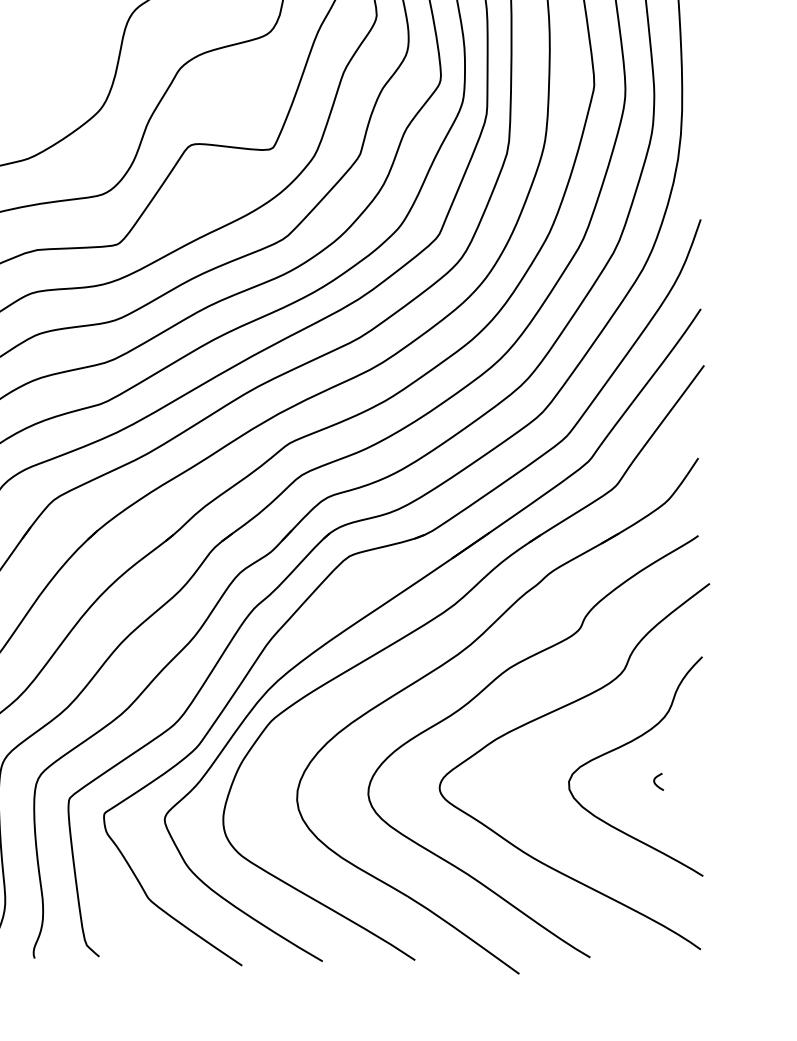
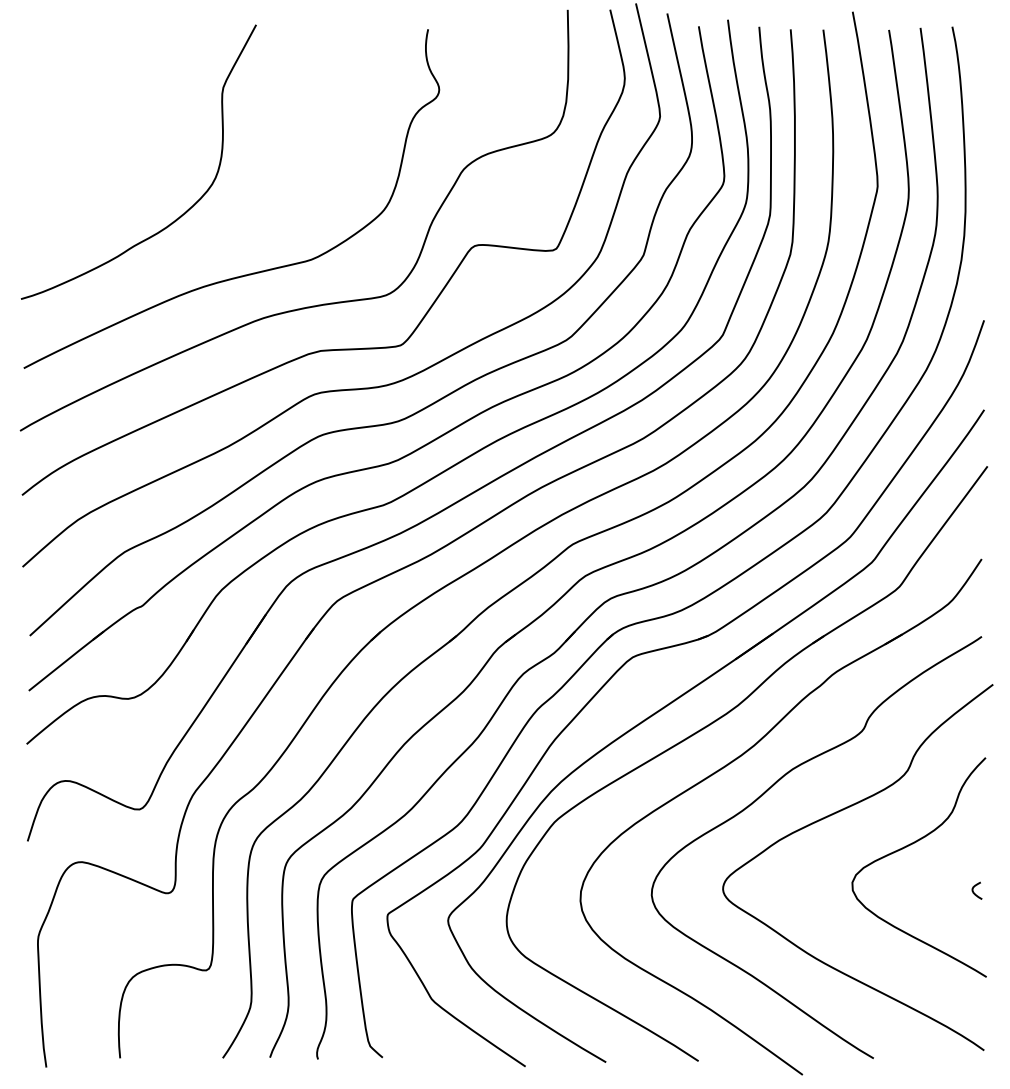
curve: (656, 783) -> (974, 892), moved

